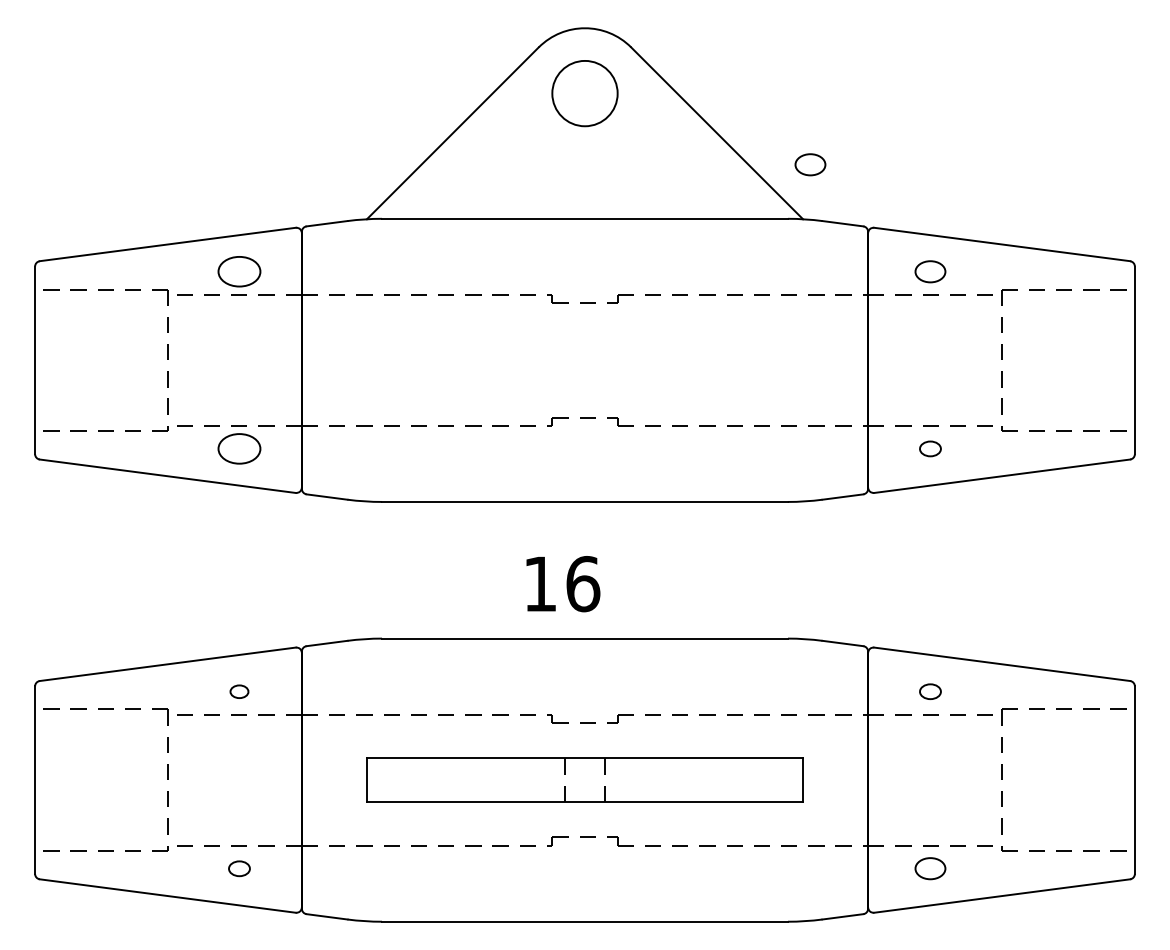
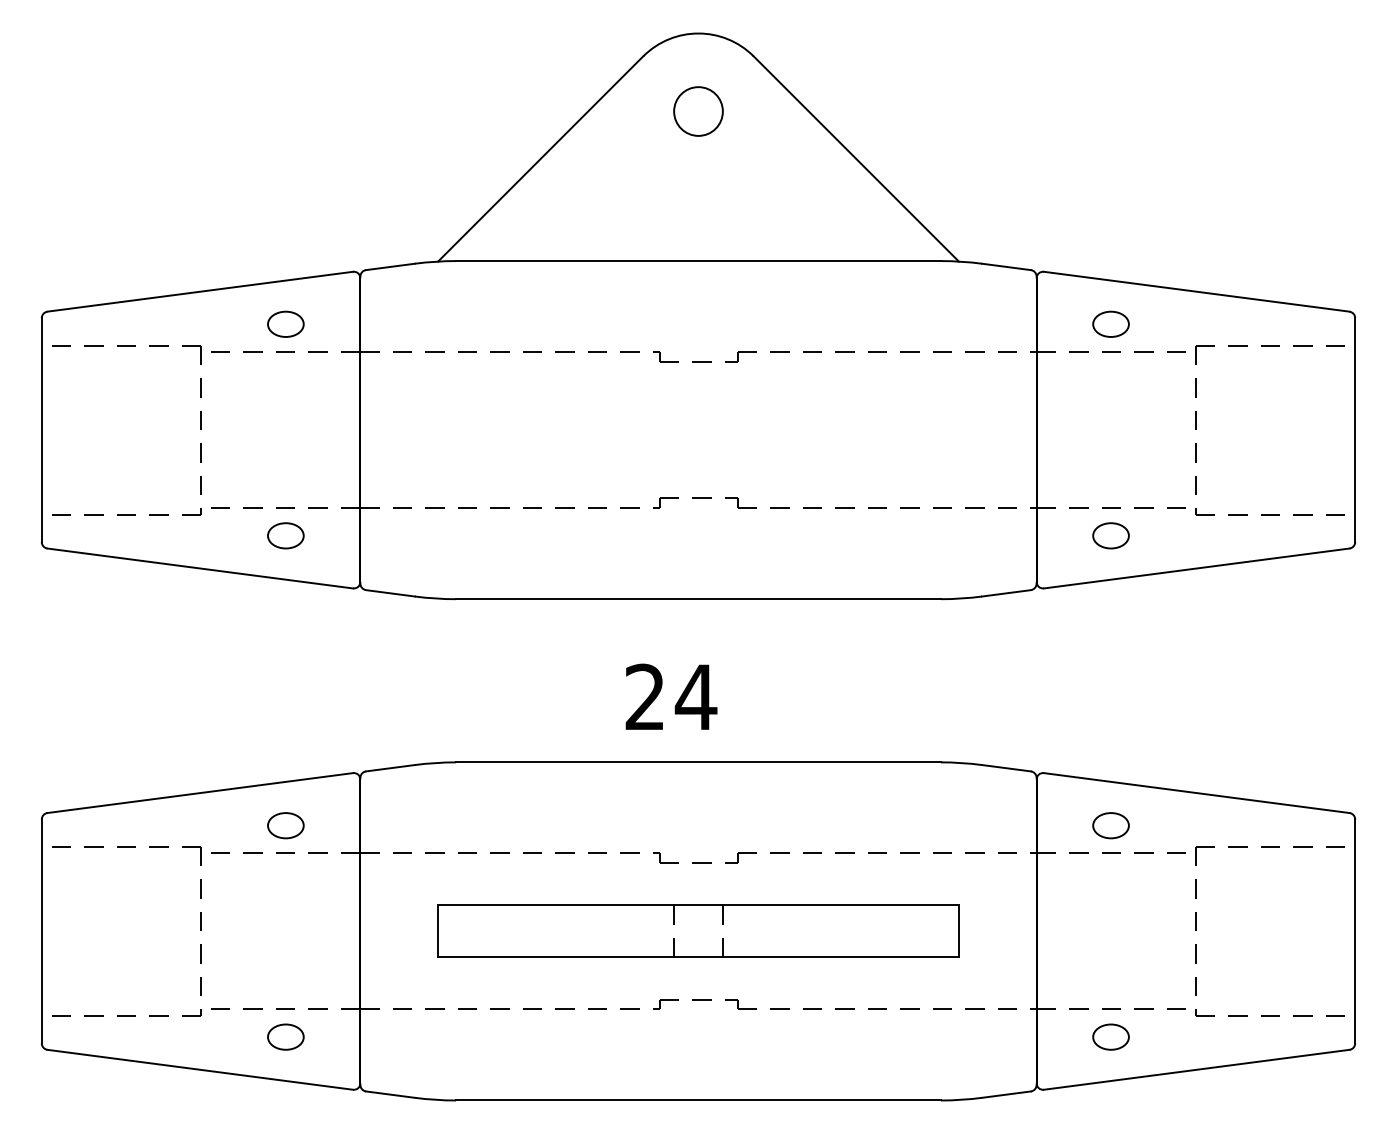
circle: (584, 93) -> (697, 111), size x0.62
part: (810, 164) -> (967, 196), removed
part: (239, 271) -> (285, 323), size x0.71
part: (239, 448) -> (285, 535), size x0.71
part: (930, 448) -> (1111, 535), size x1.43
text: (562, 584) -> (671, 697), 16 -> 24
part: (239, 691) -> (285, 825), size x1.67
part: (930, 691) -> (1111, 825), size x1.43
part: (239, 868) -> (285, 1036), size x1.43

